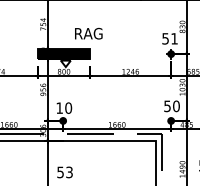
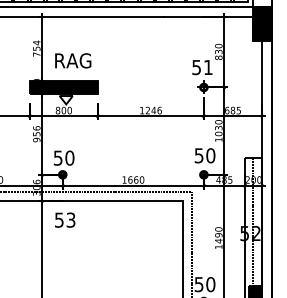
text: (88, 33) -> (73, 60), moved
text: (59, 107) -> (57, 157), 10 -> 50
text: (65, 171) -> (65, 219), moved

